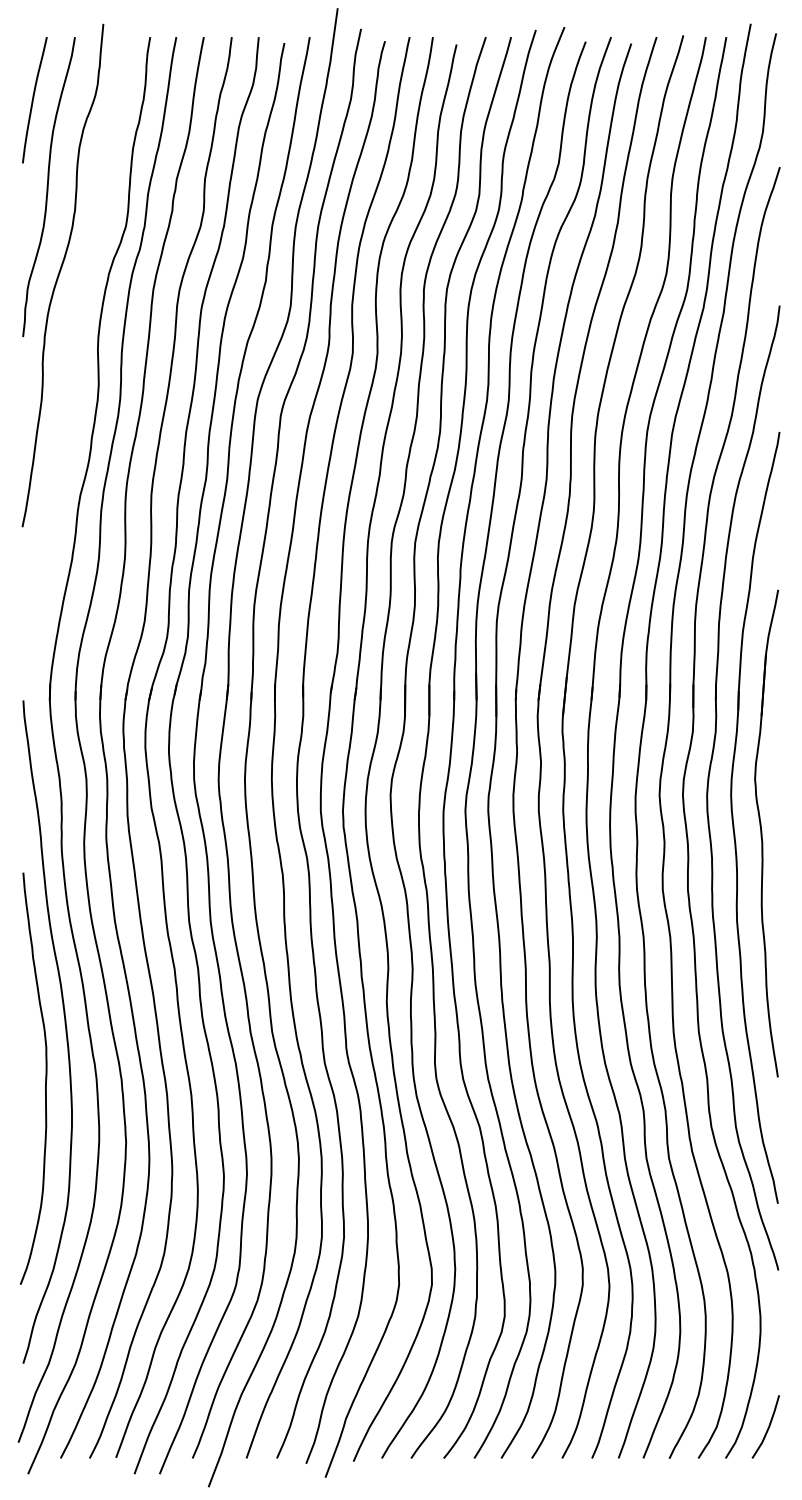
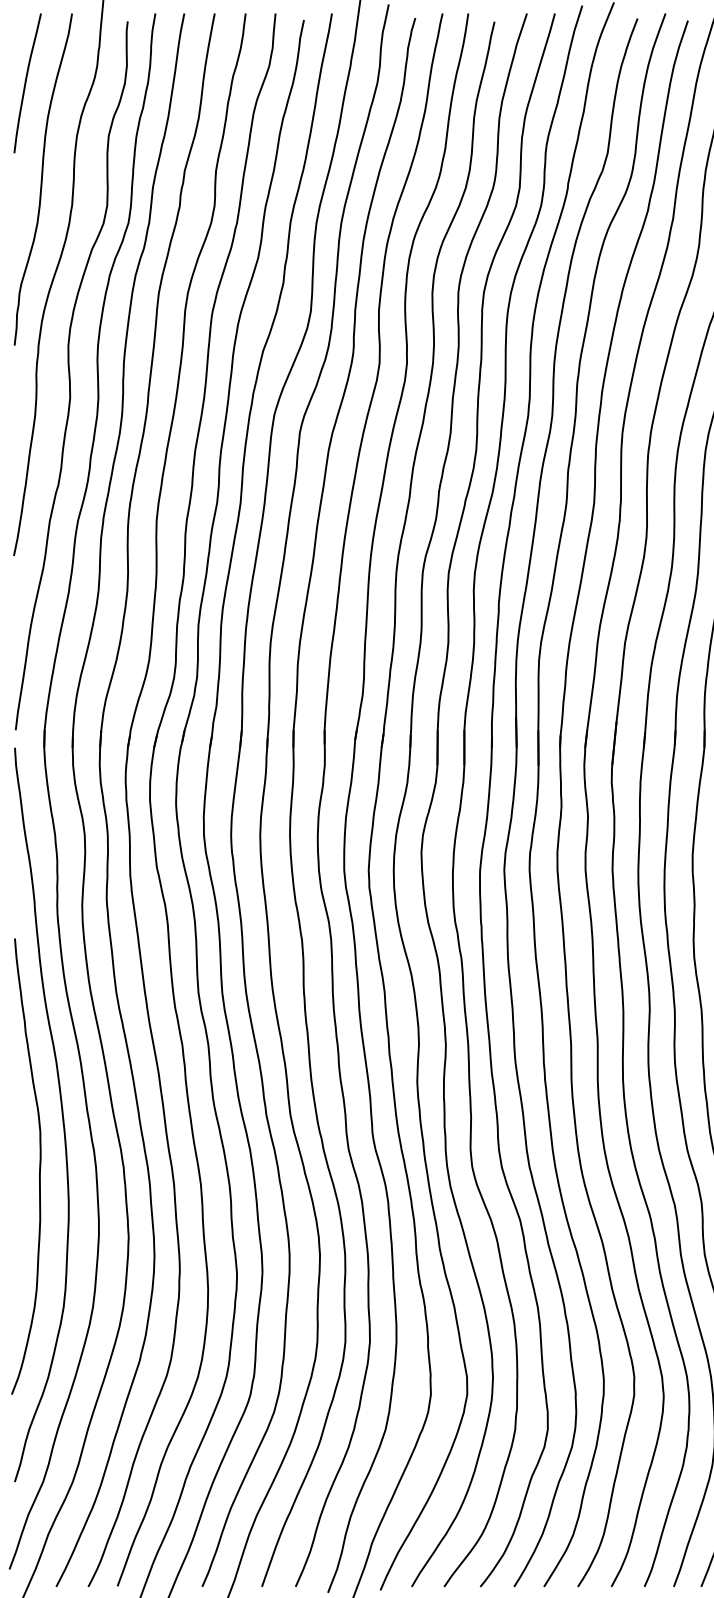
curve: (73, 364) -> (70, 375), added

